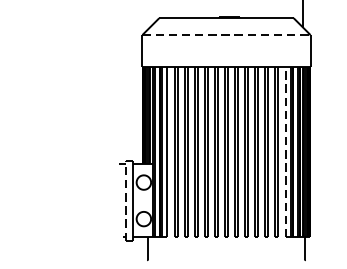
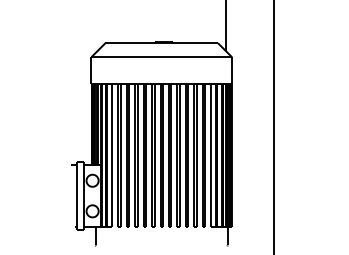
line: (227, 35) -> (162, 57), dashed -> solid
line: (285, 151) -> (211, 154), dashed -> solid
line: (125, 201) -> (77, 196), dashed -> solid

